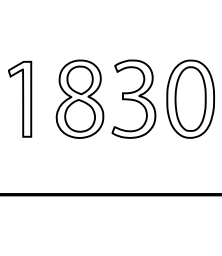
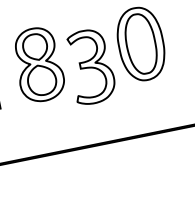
part: (133, 98) -> (90, 66), moved

